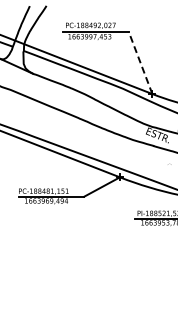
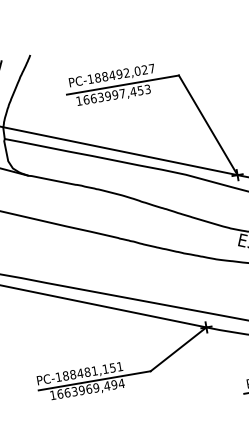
line: (140, 62) -> (207, 124), dashed -> solid

